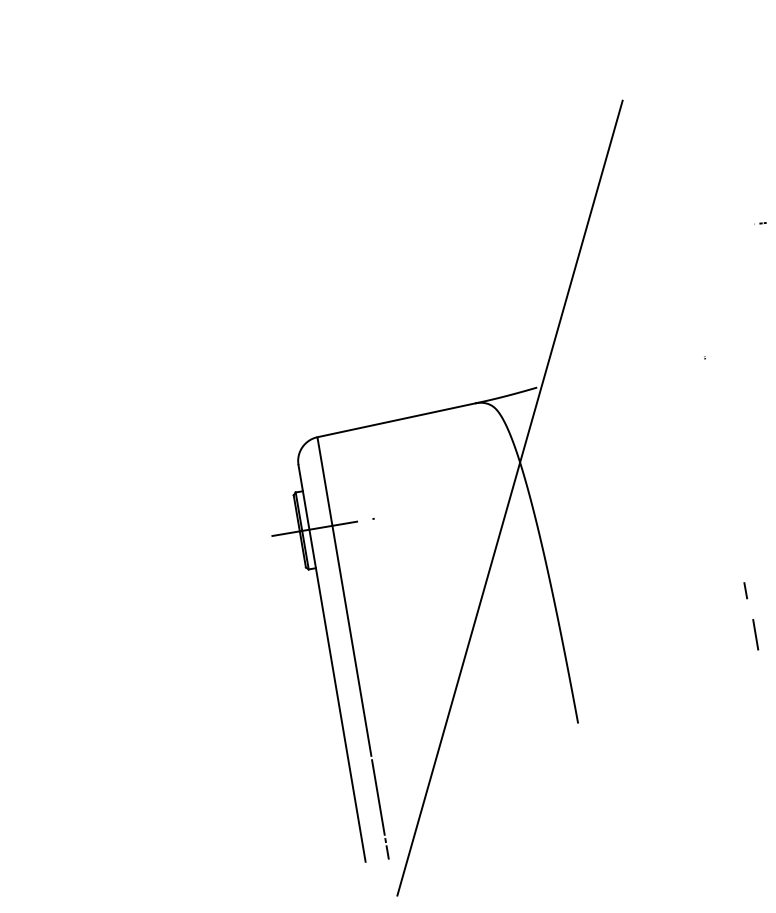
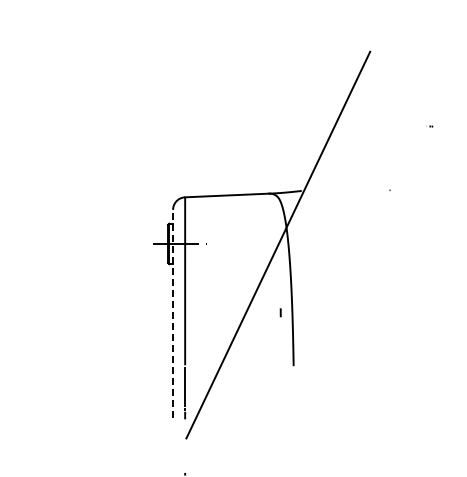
curve: (745, 590) -> (280, 312), moved
line: (754, 635) -> (391, 336), removed
line: (332, 662) -> (173, 313), solid -> dashed

